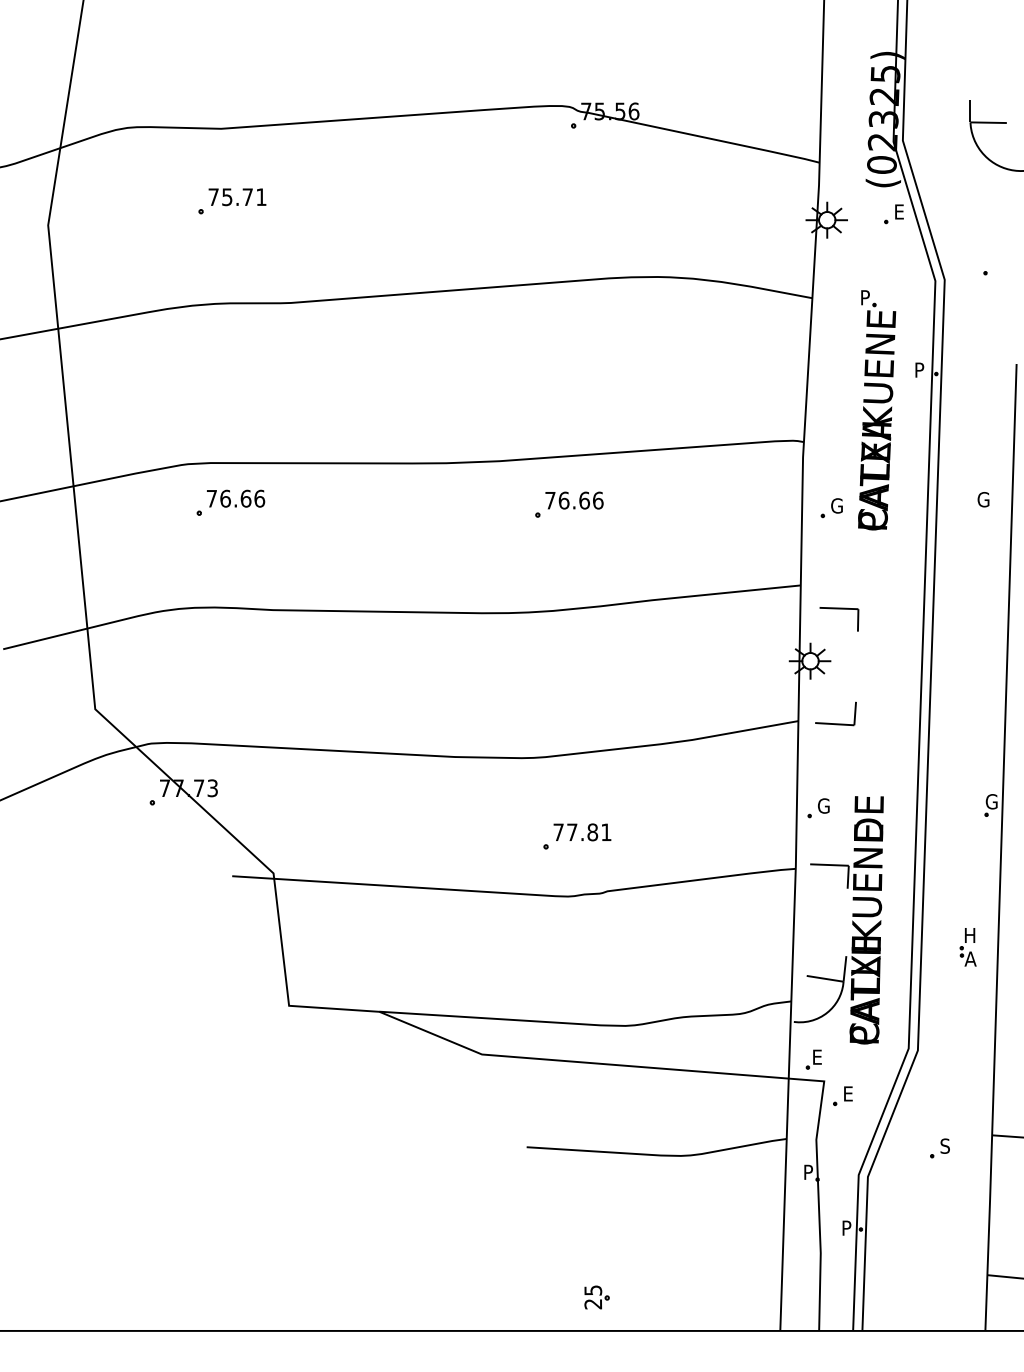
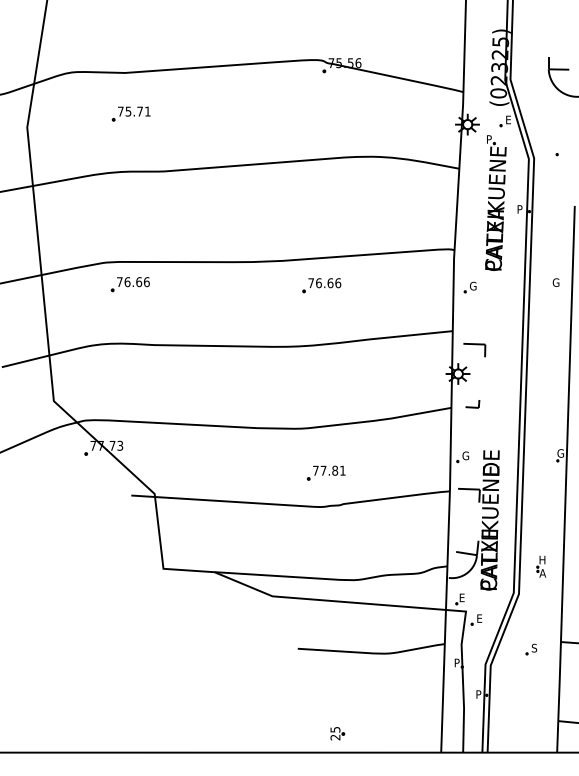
part: (876, 409) -> (495, 202), moved
part: (835, 715) -> (472, 404), size x0.6
part: (968, 946) -> (541, 566), moved

